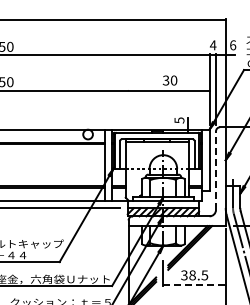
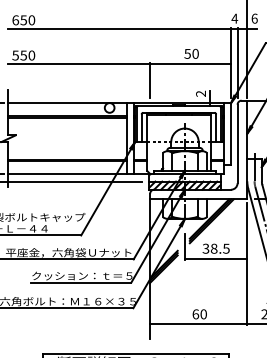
text: (165, 80) -> (187, 53), 30 -> 50
line: (128, 107) -> (150, 80), added
text: (179, 120) -> (201, 93), 5 -> 2
line: (215, 170) -> (237, 143), dashed -> solid
line: (194, 285) -> (216, 258), dashed -> solid

